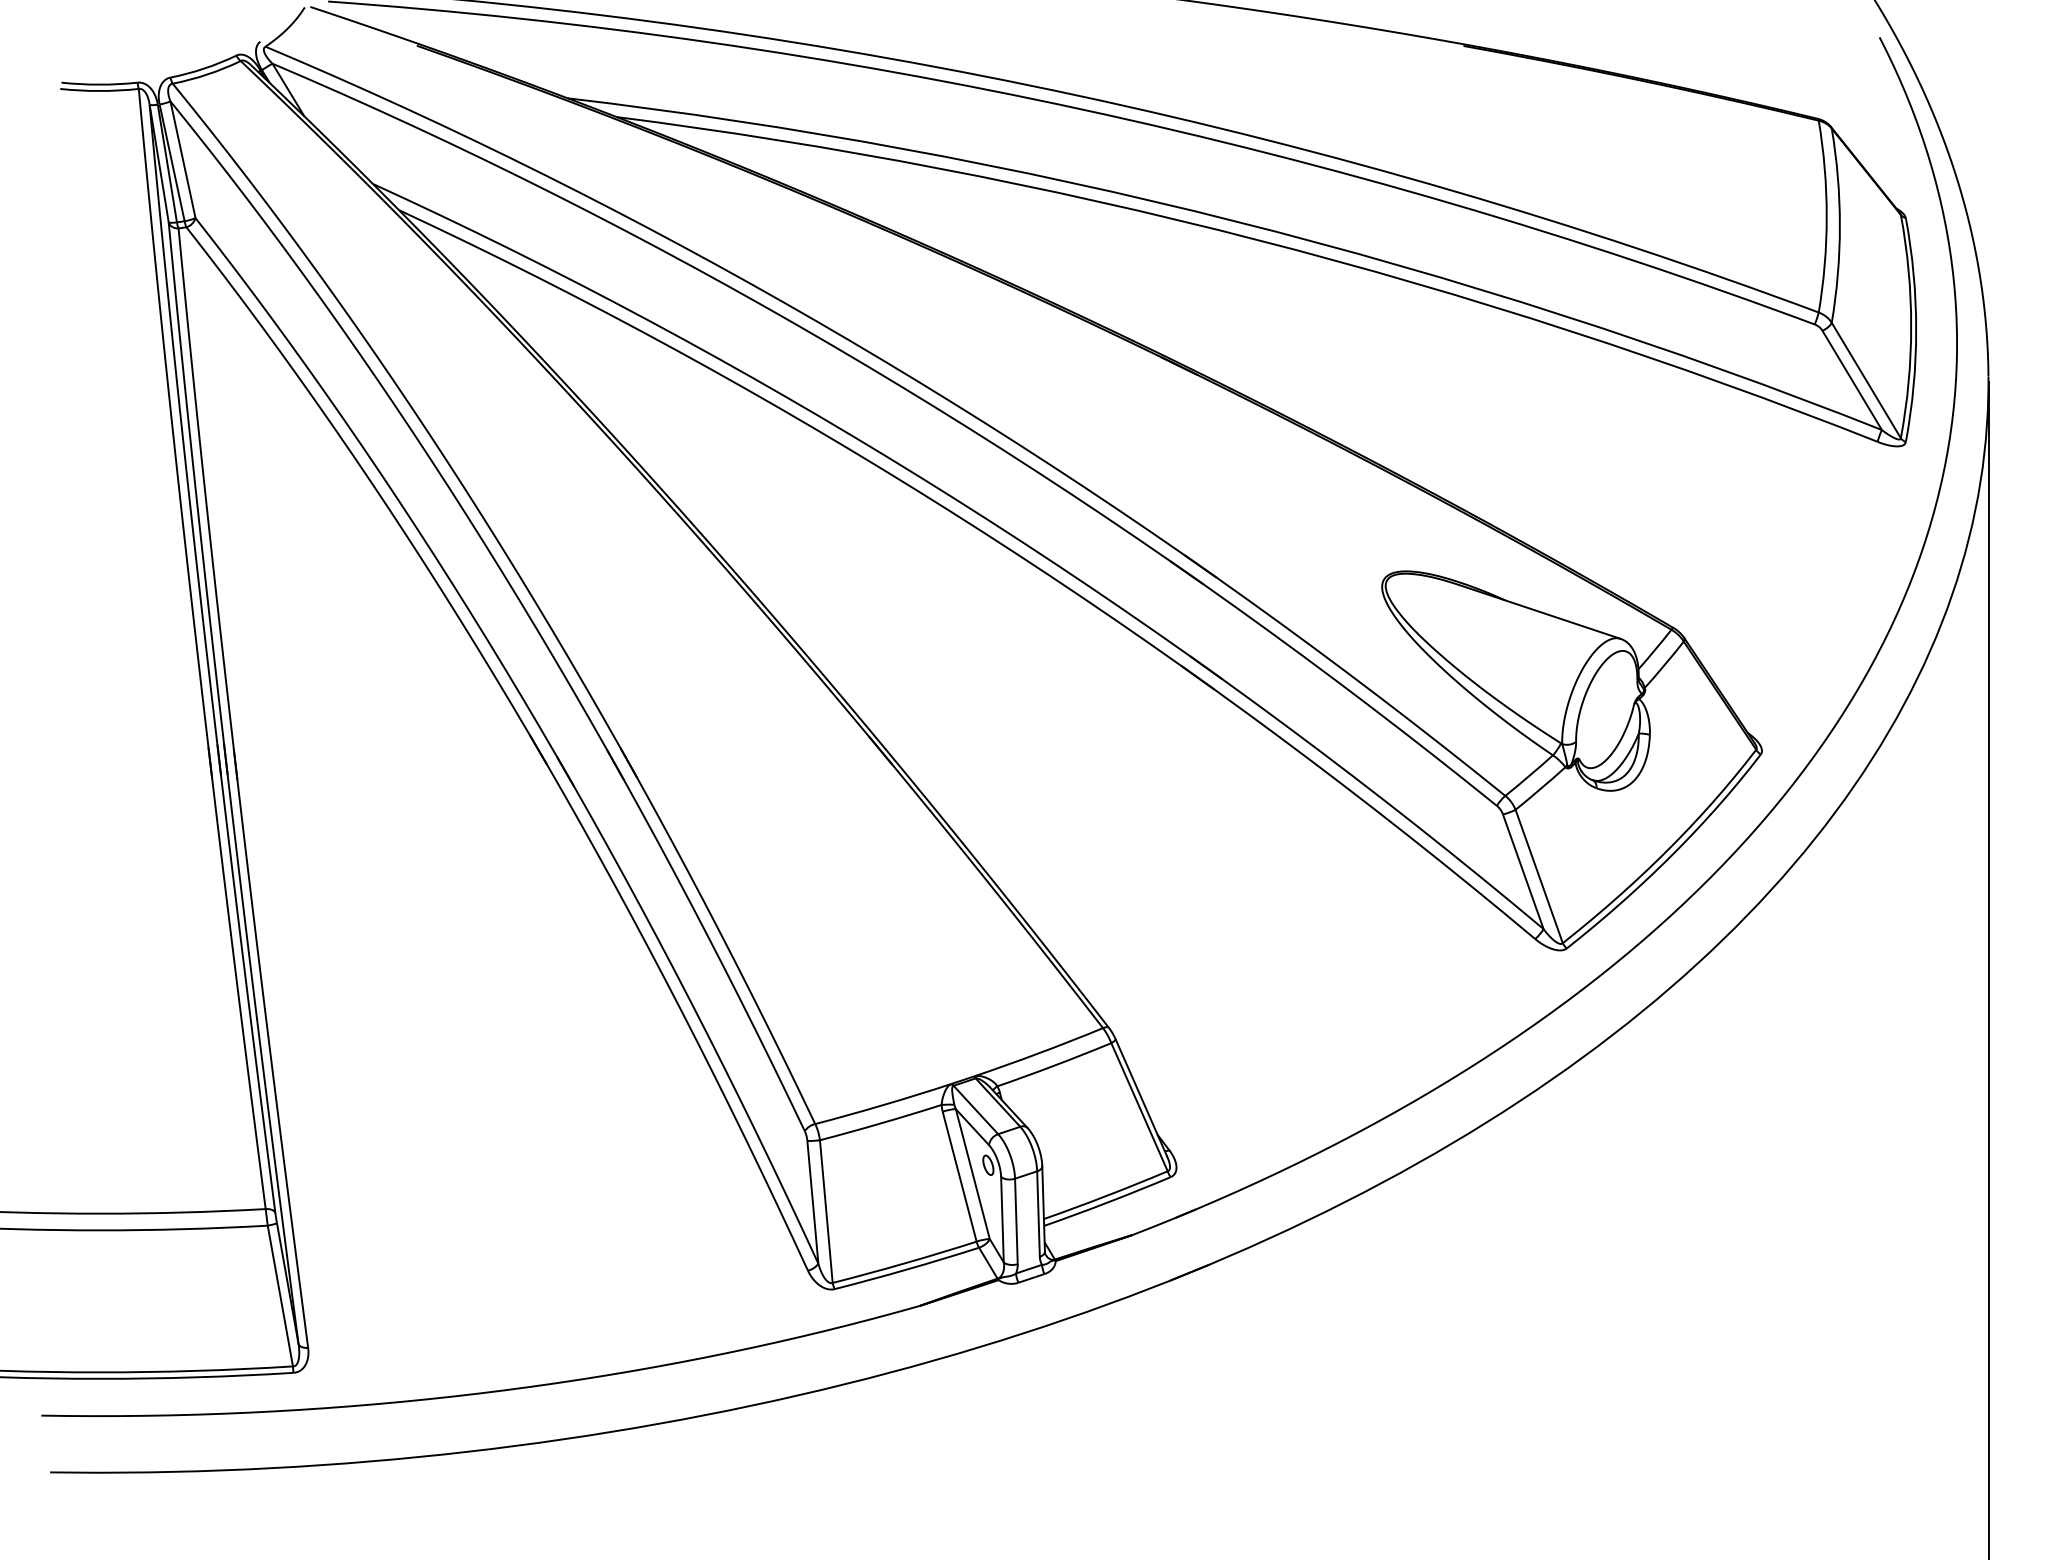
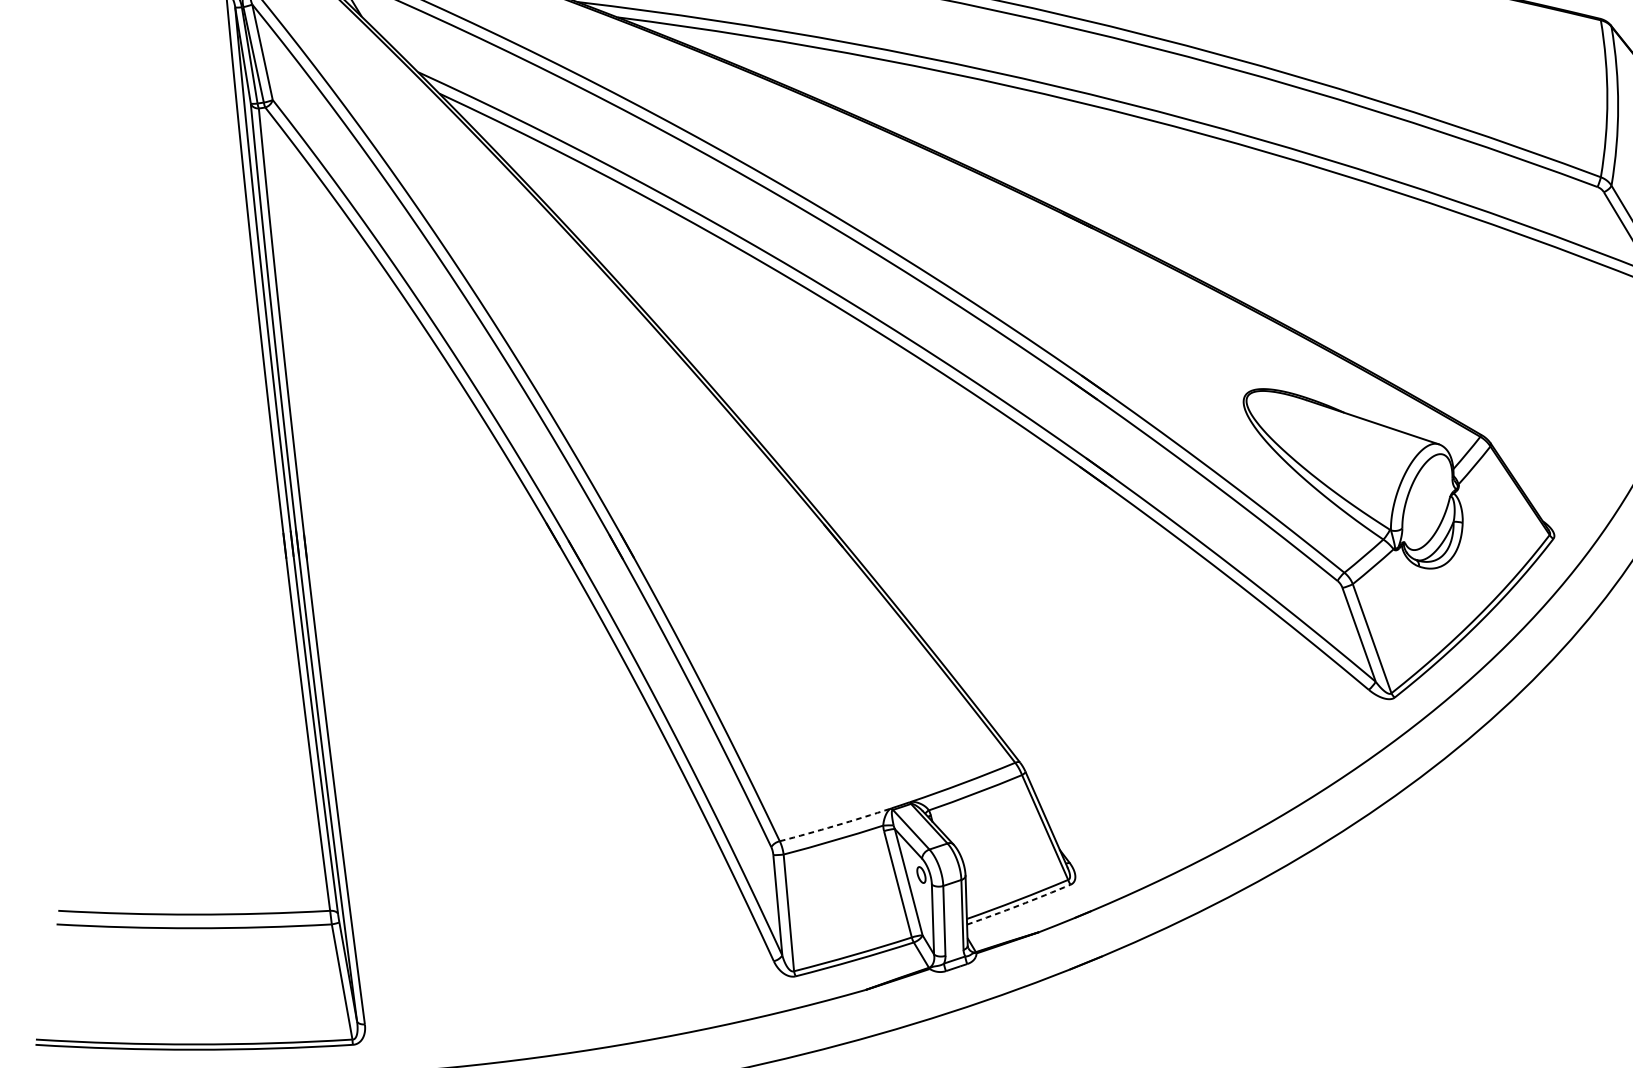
arc: (883, 1105) -> (835, 826), solid -> dashed
arc: (1107, 1202) -> (1018, 905), solid -> dashed

